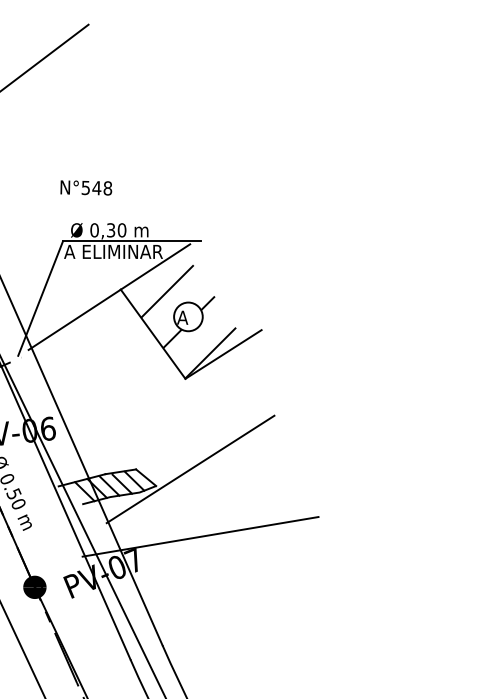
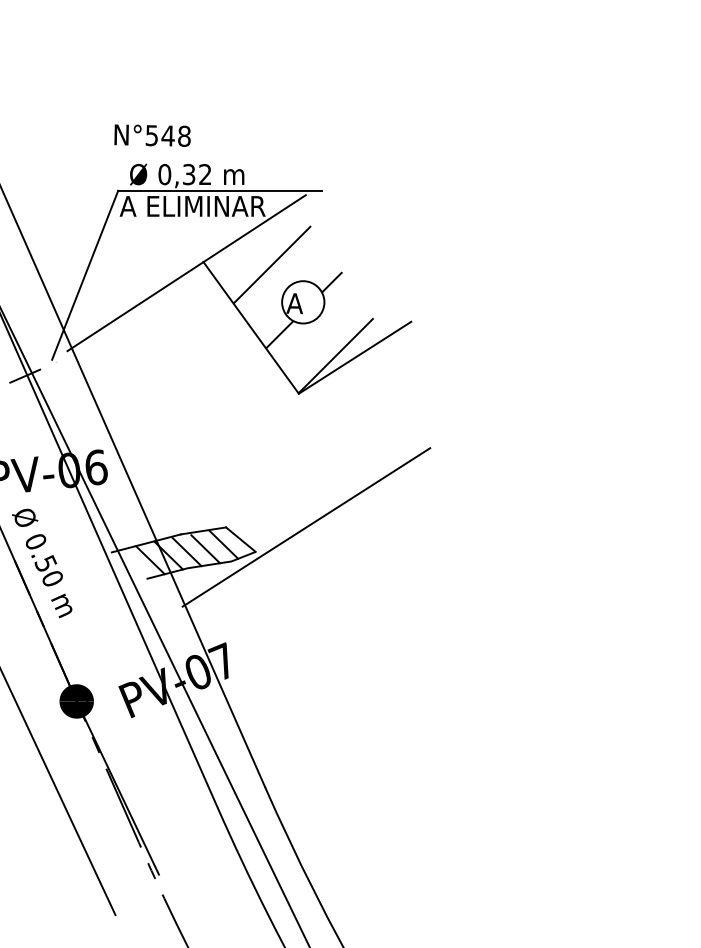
text: (86, 187) -> (152, 134), moved
text: (121, 230) -> (204, 174), 0,30 -> 0,32
line: (200, 536) -> (321, 626), removed

